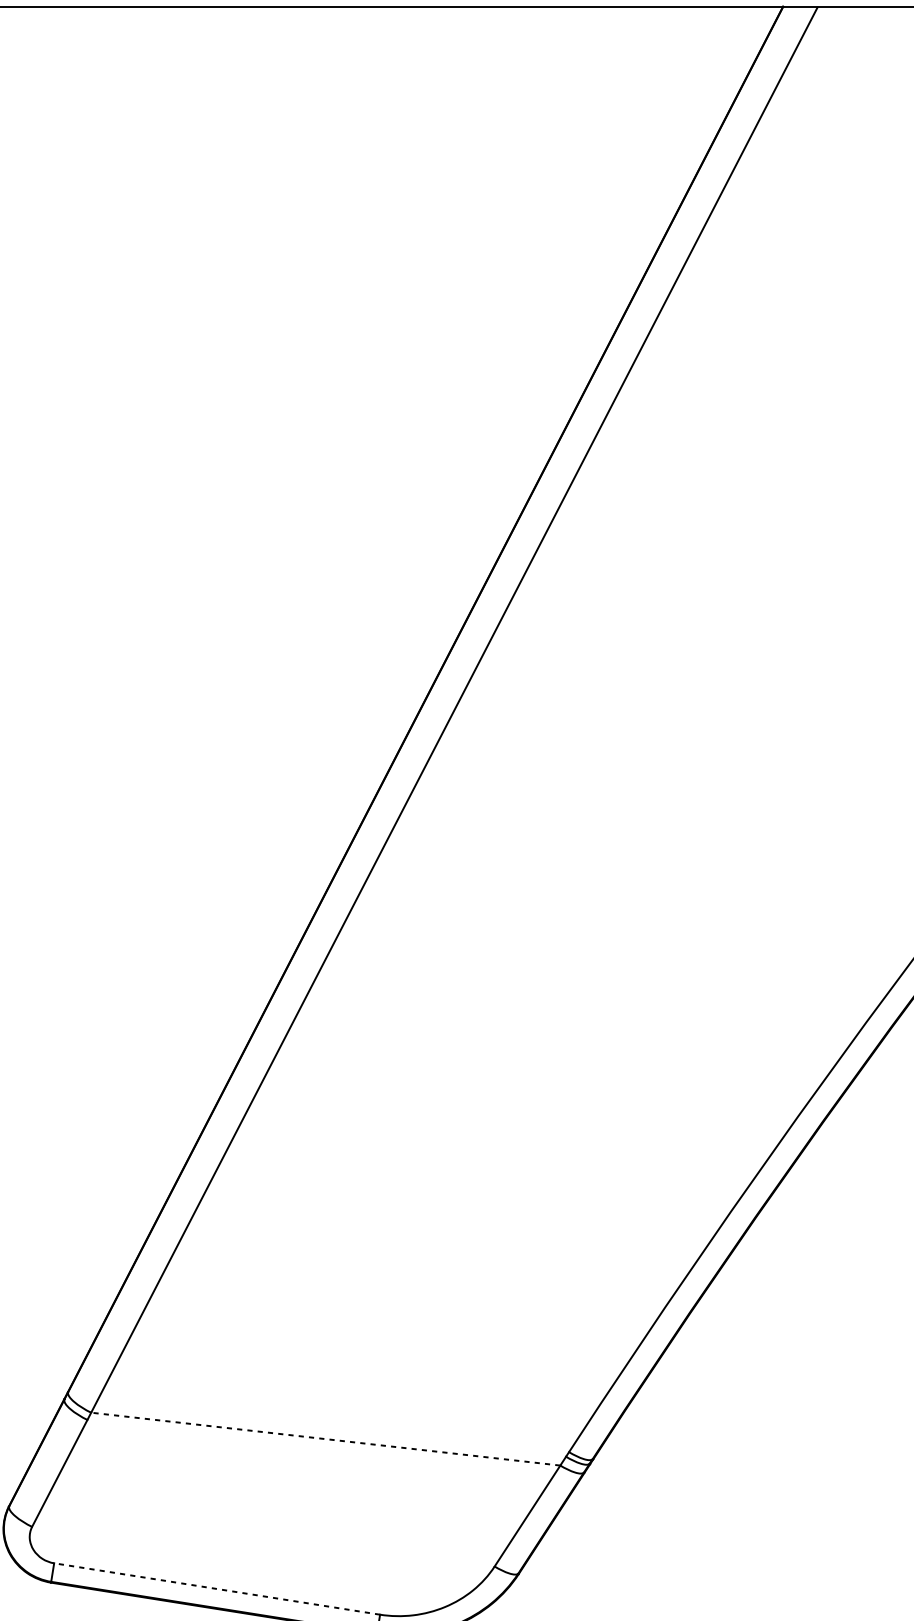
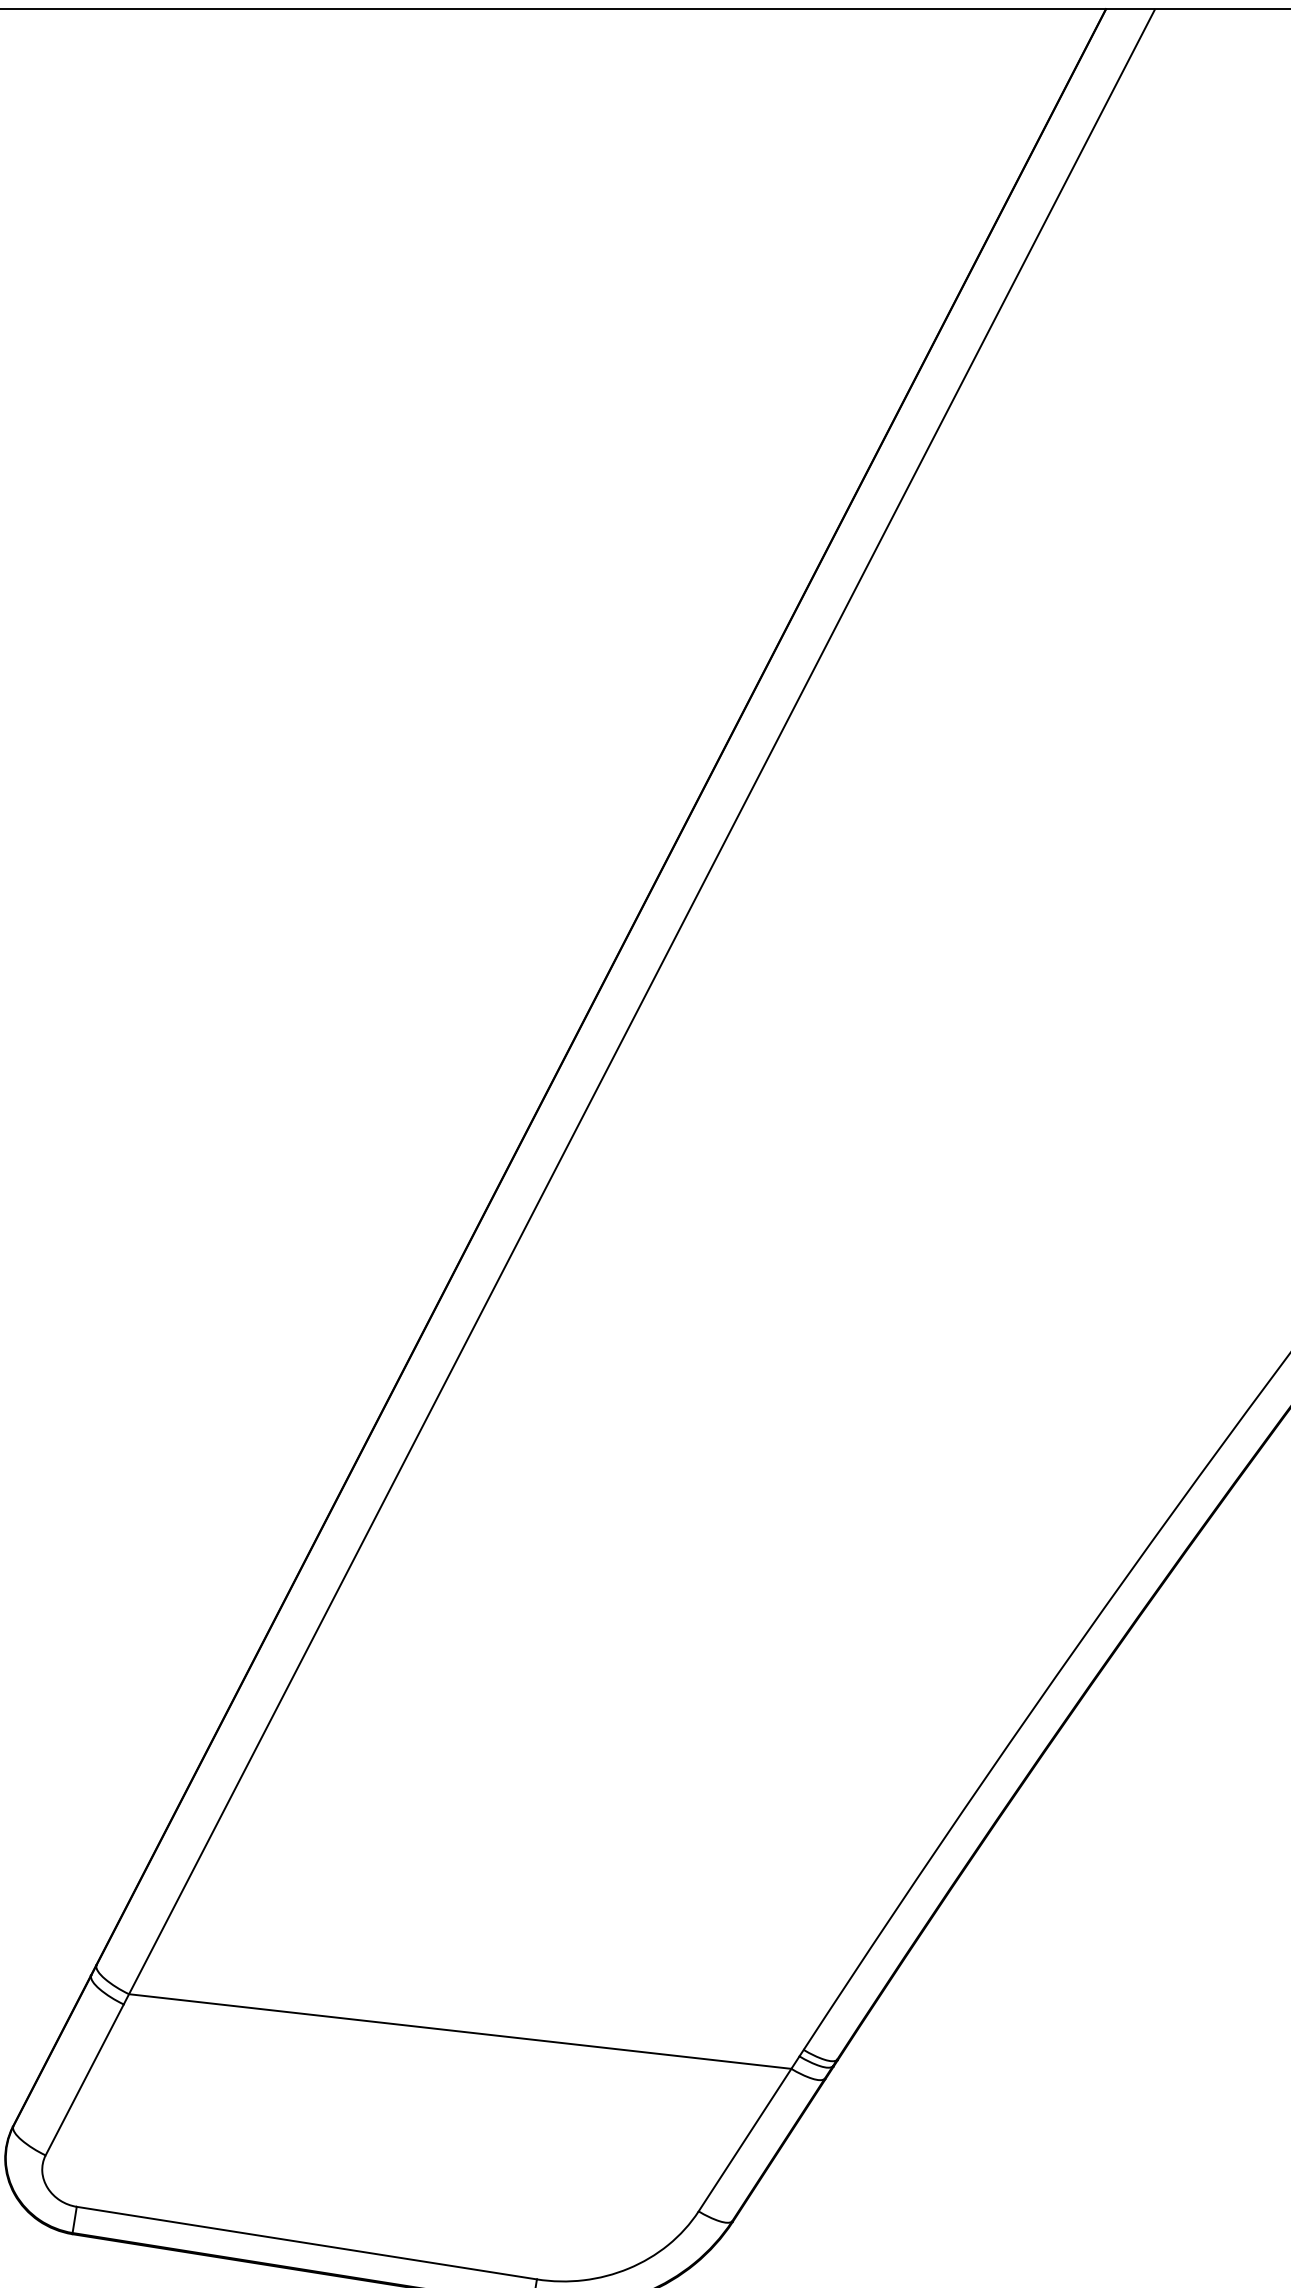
line: (325, 1439) -> (459, 2031), dashed -> solid
line: (216, 1589) -> (306, 2243), dashed -> solid

